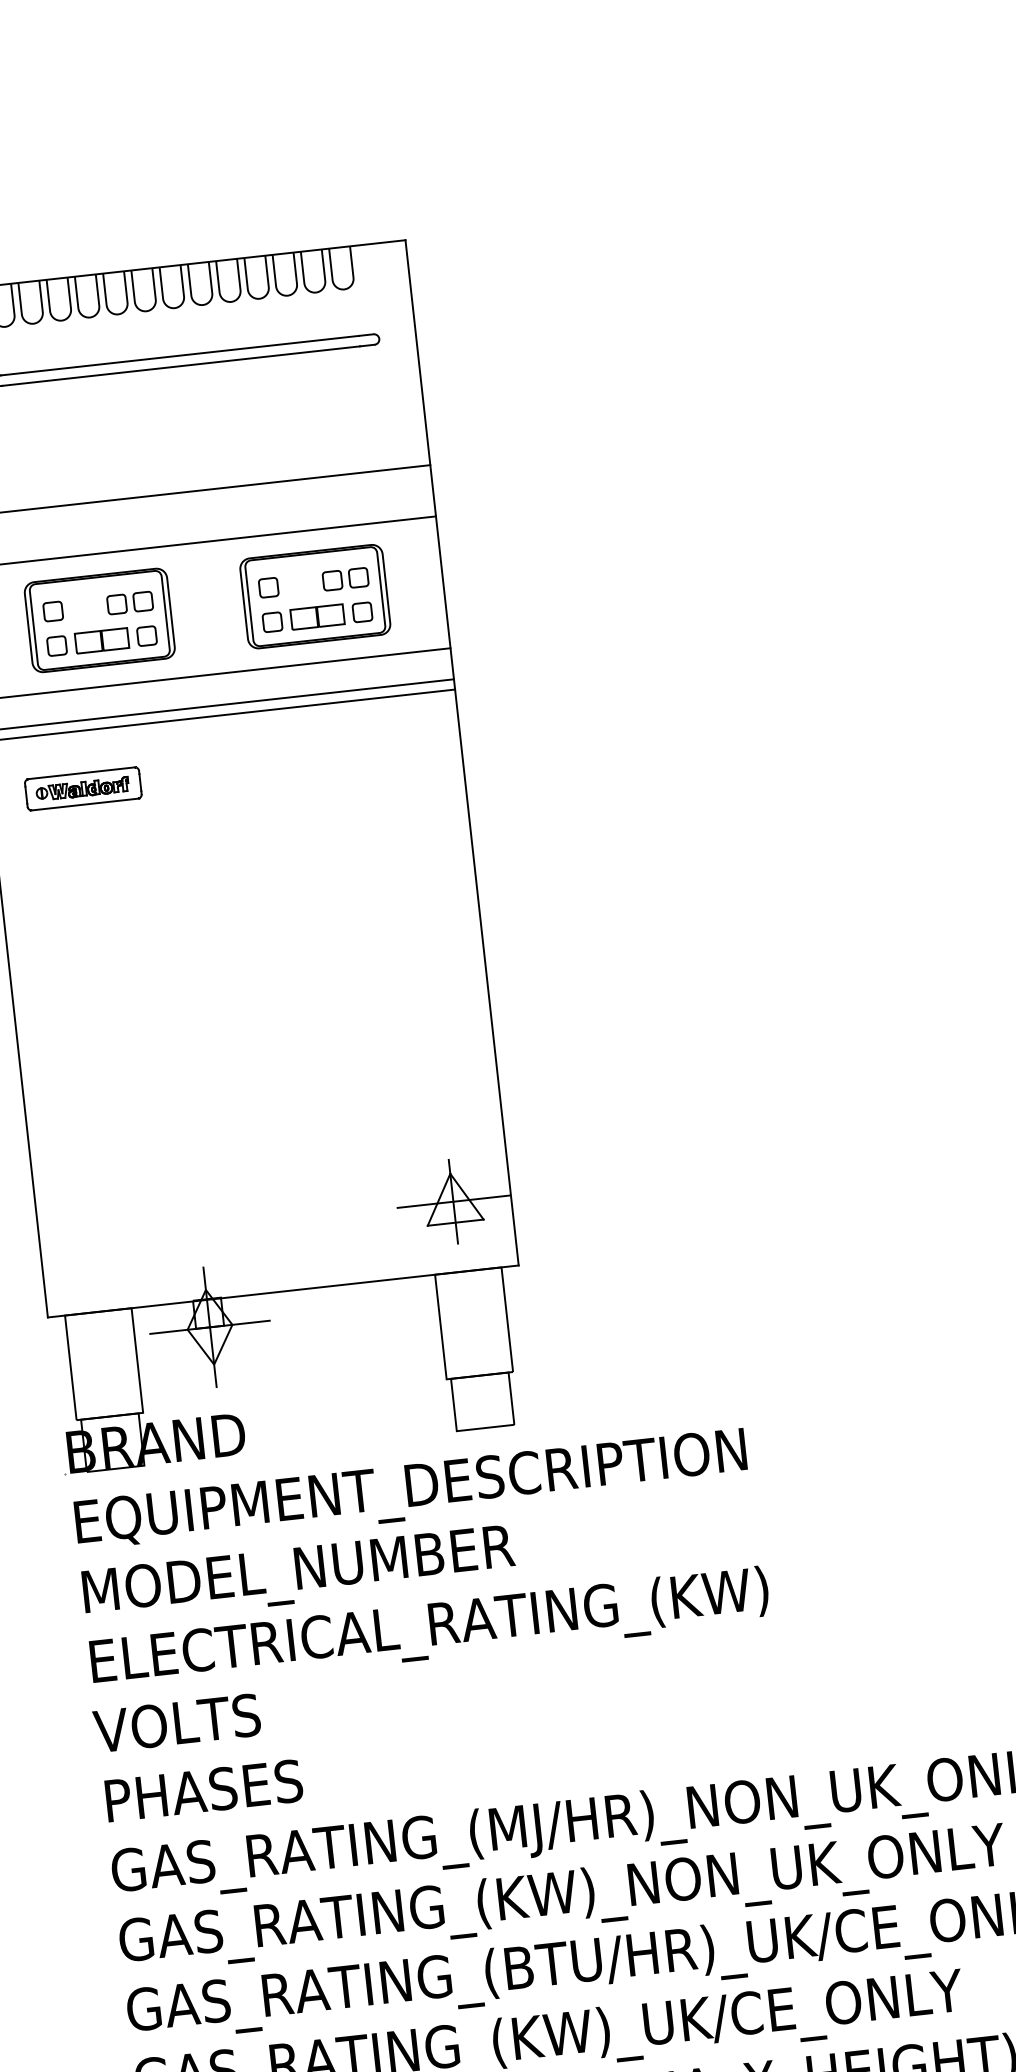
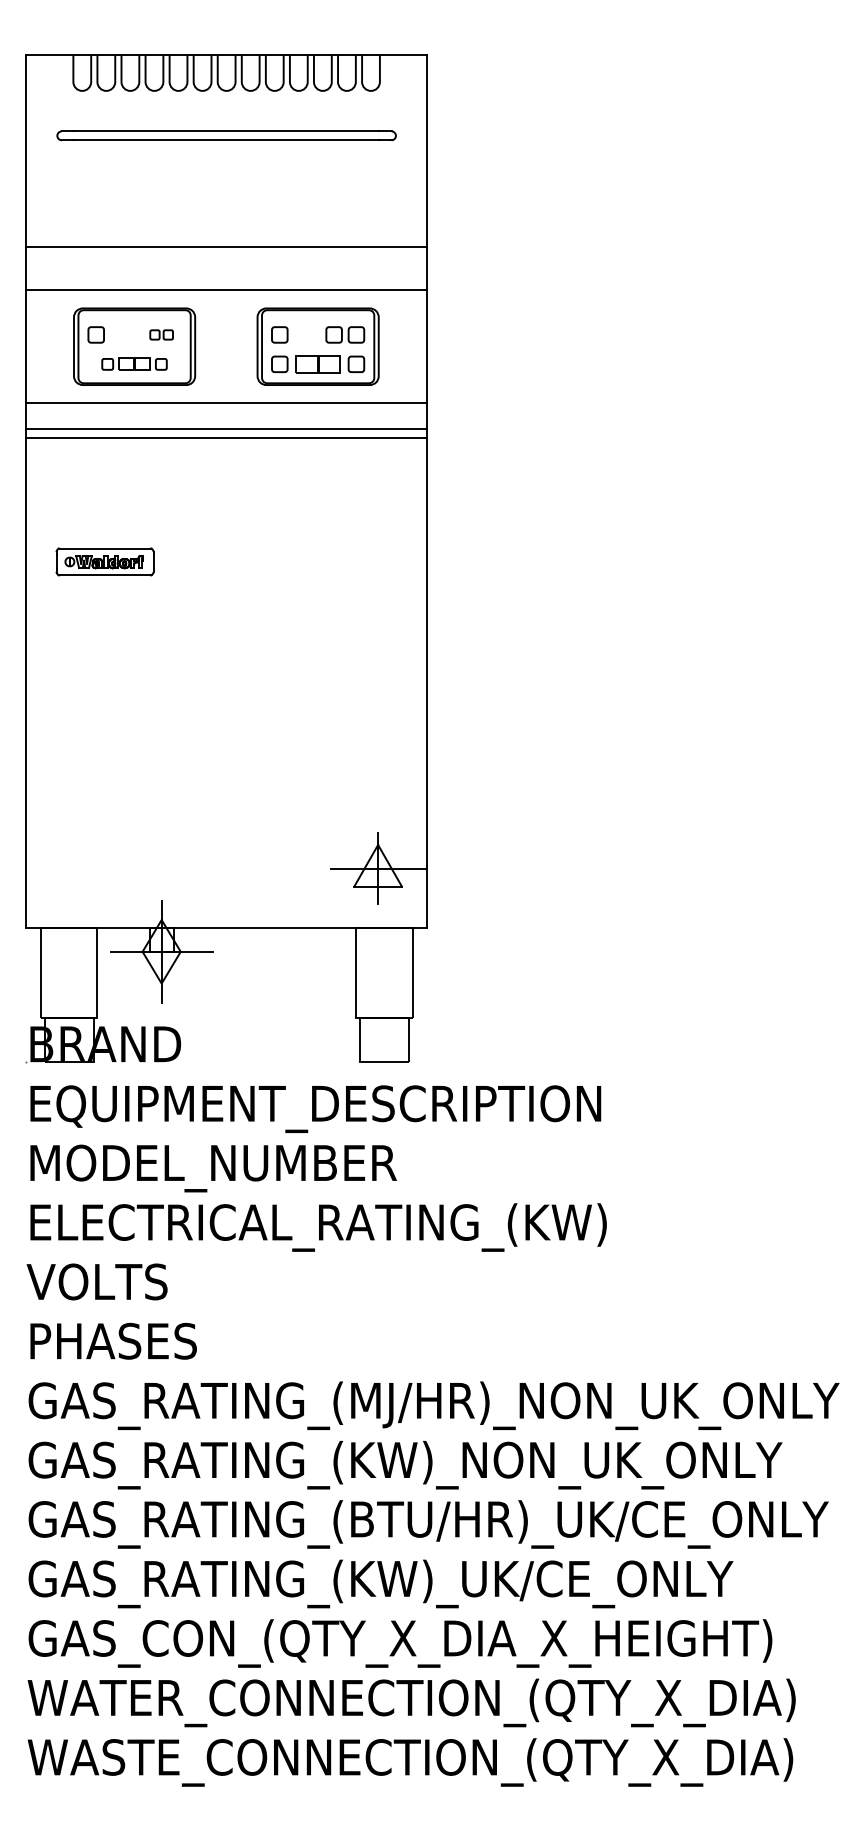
part: (129, 602) -> (161, 334), size x0.6
part: (102, 641) -> (134, 364), size x0.7
part: (82, 788) -> (104, 561), moved

